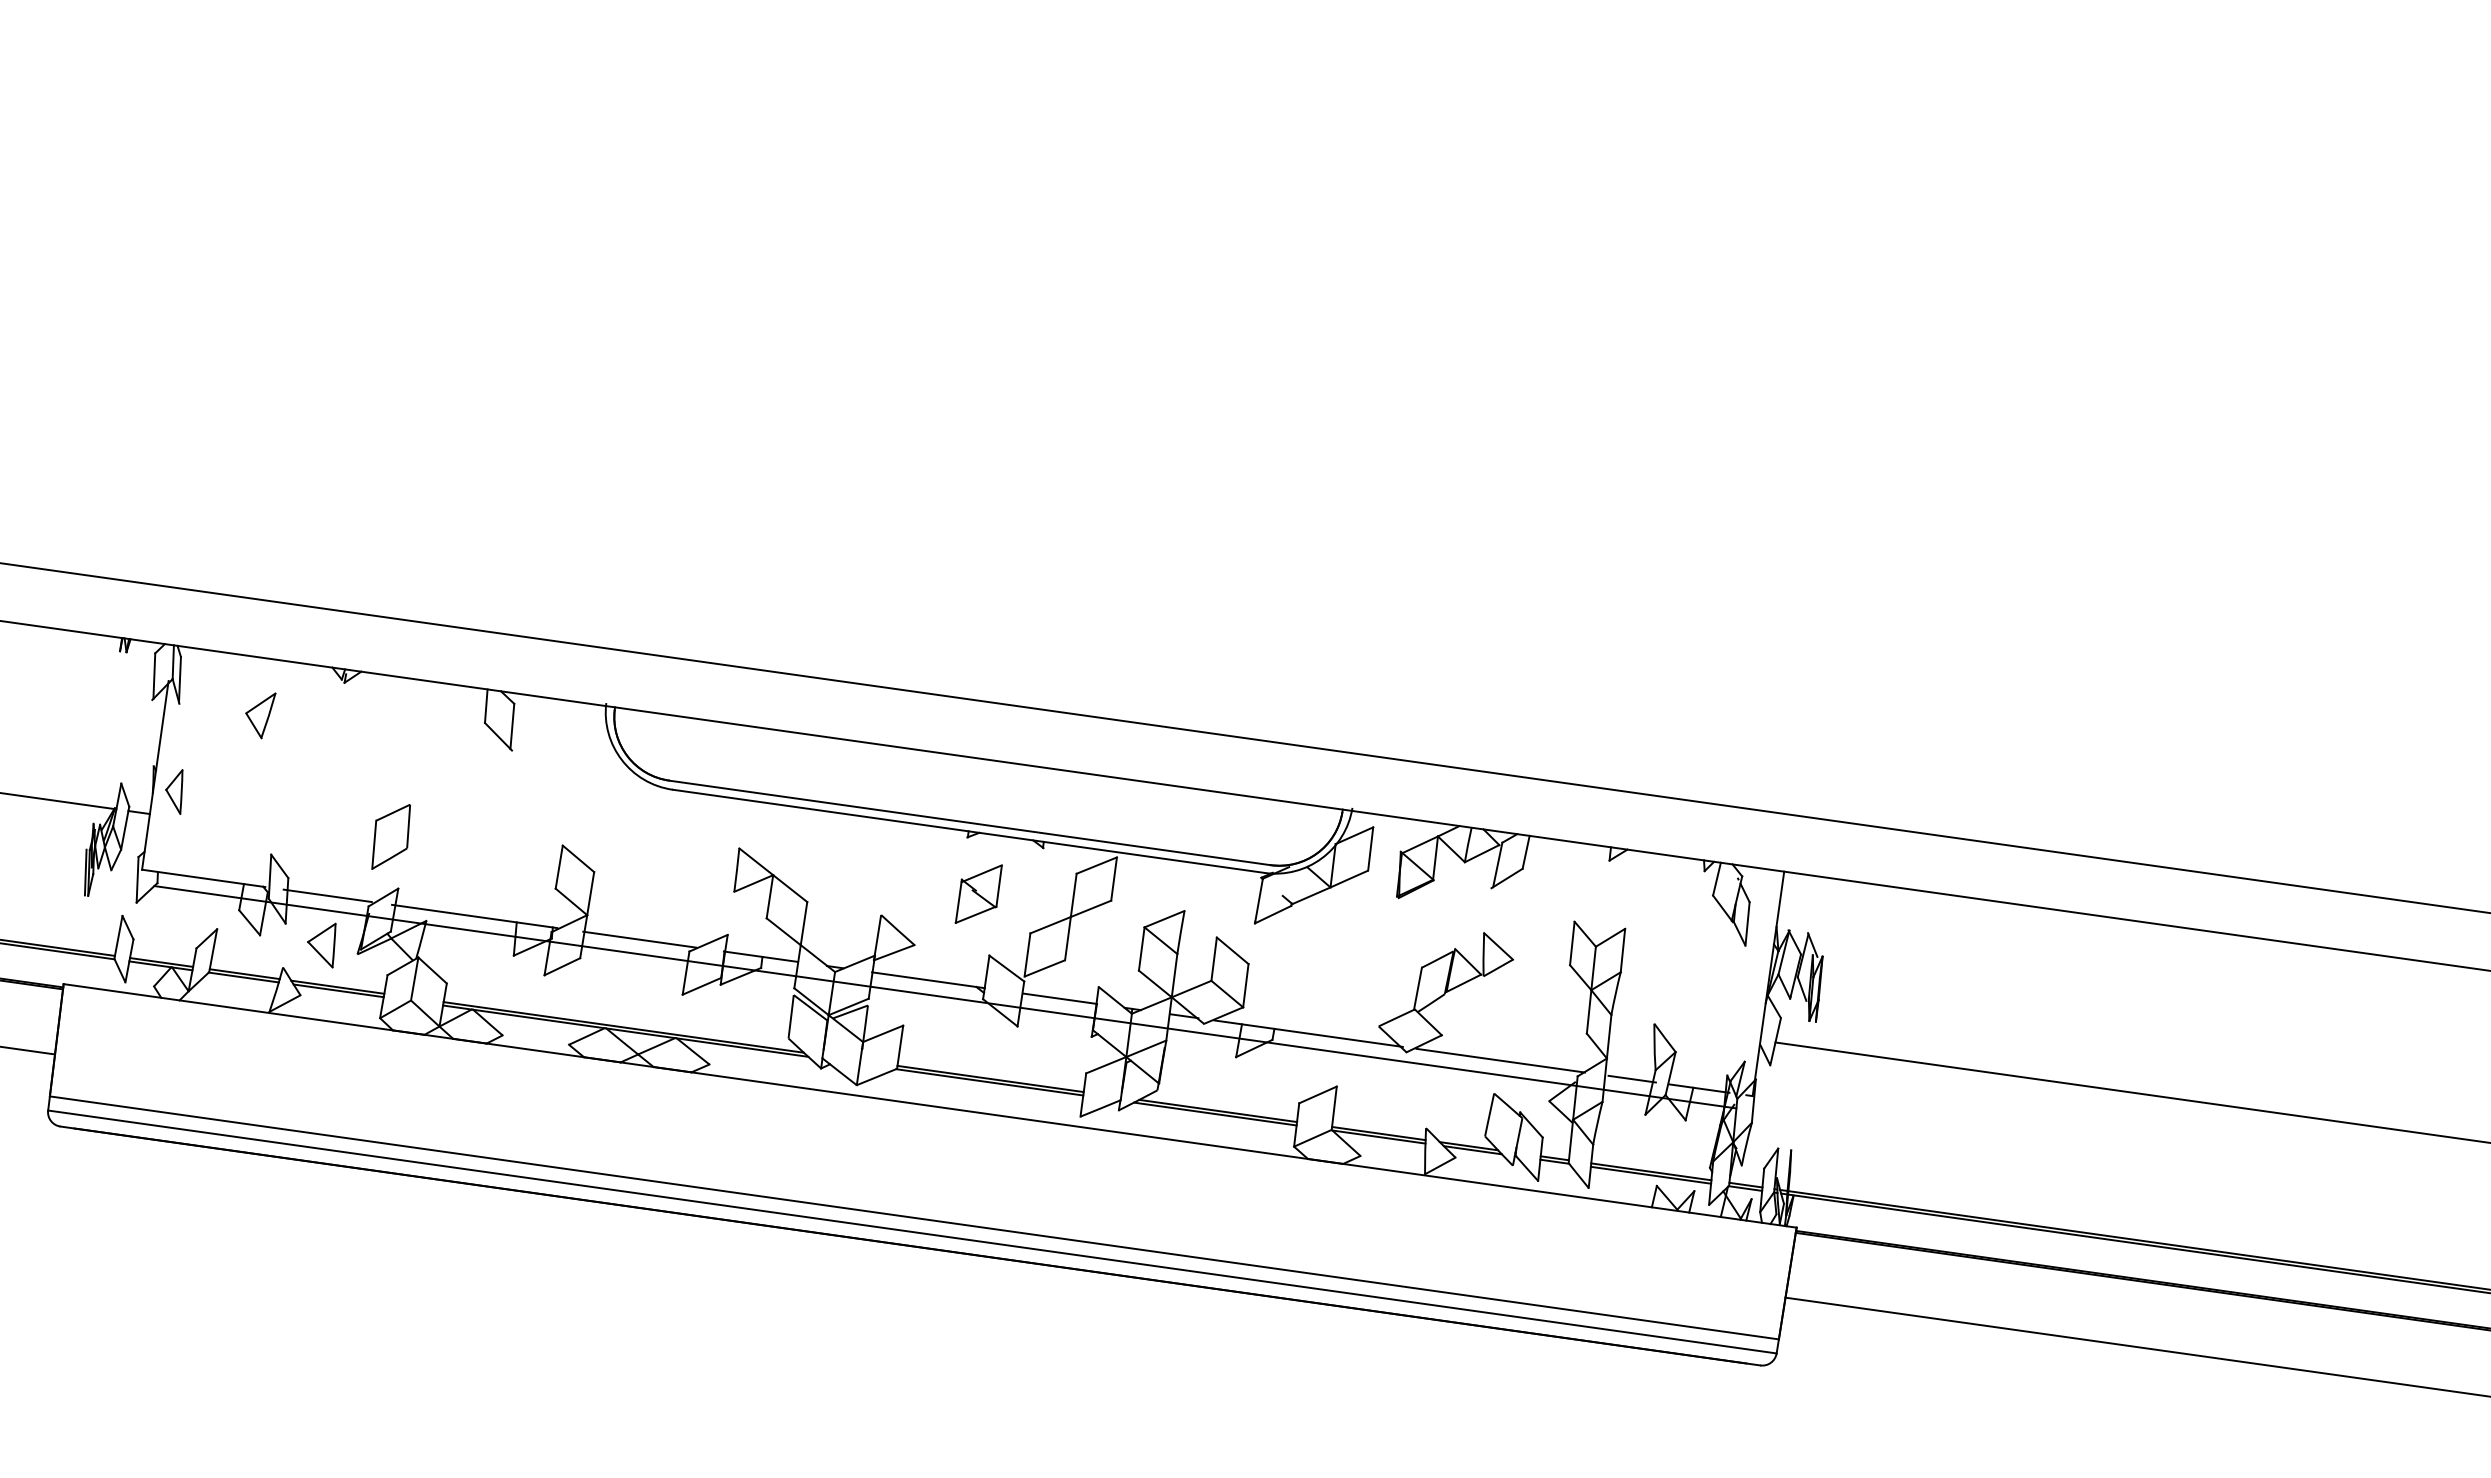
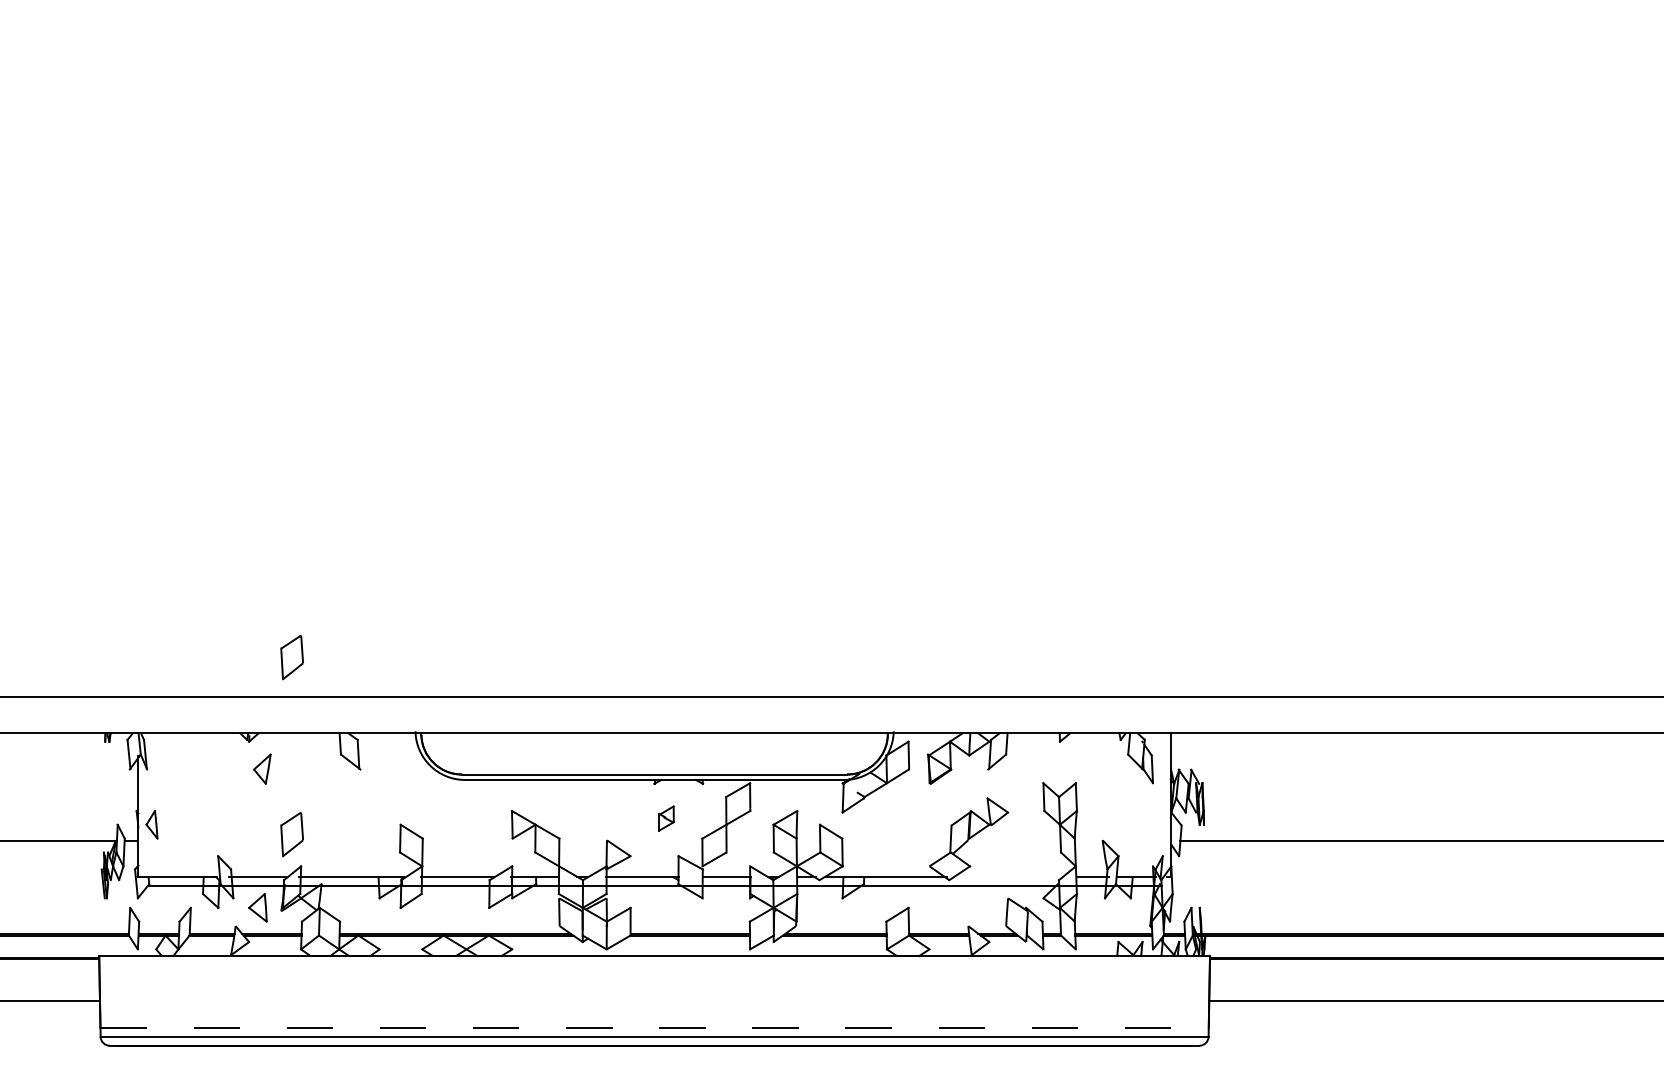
part: (429, 560) -> (291, 657), added
part: (259, 713) -> (262, 768), moved
part: (978, 894) -> (666, 818), size x0.6
line: (1500, 1061) -> (1009, 877), removed
line: (915, 1217) -> (655, 1027), solid -> dashed

